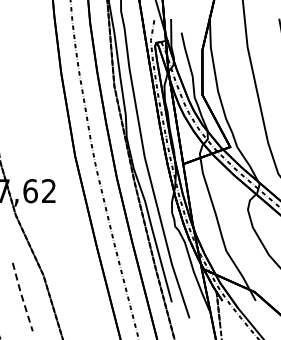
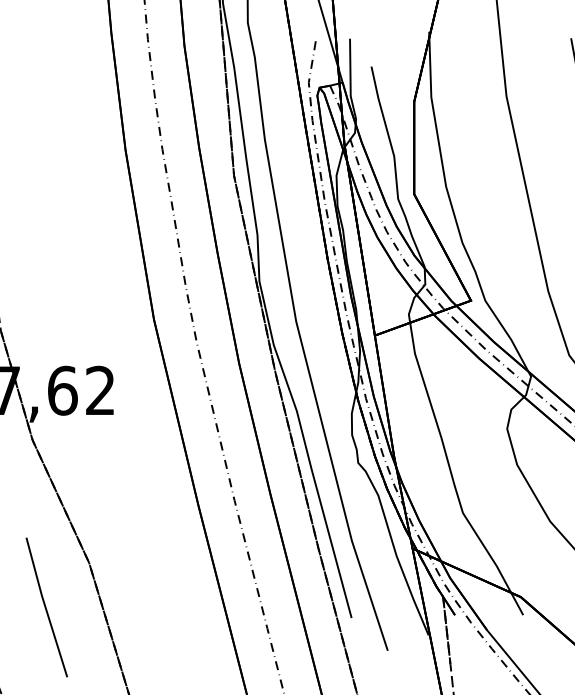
line: (22, 297) -> (46, 608), dashed -> solid

